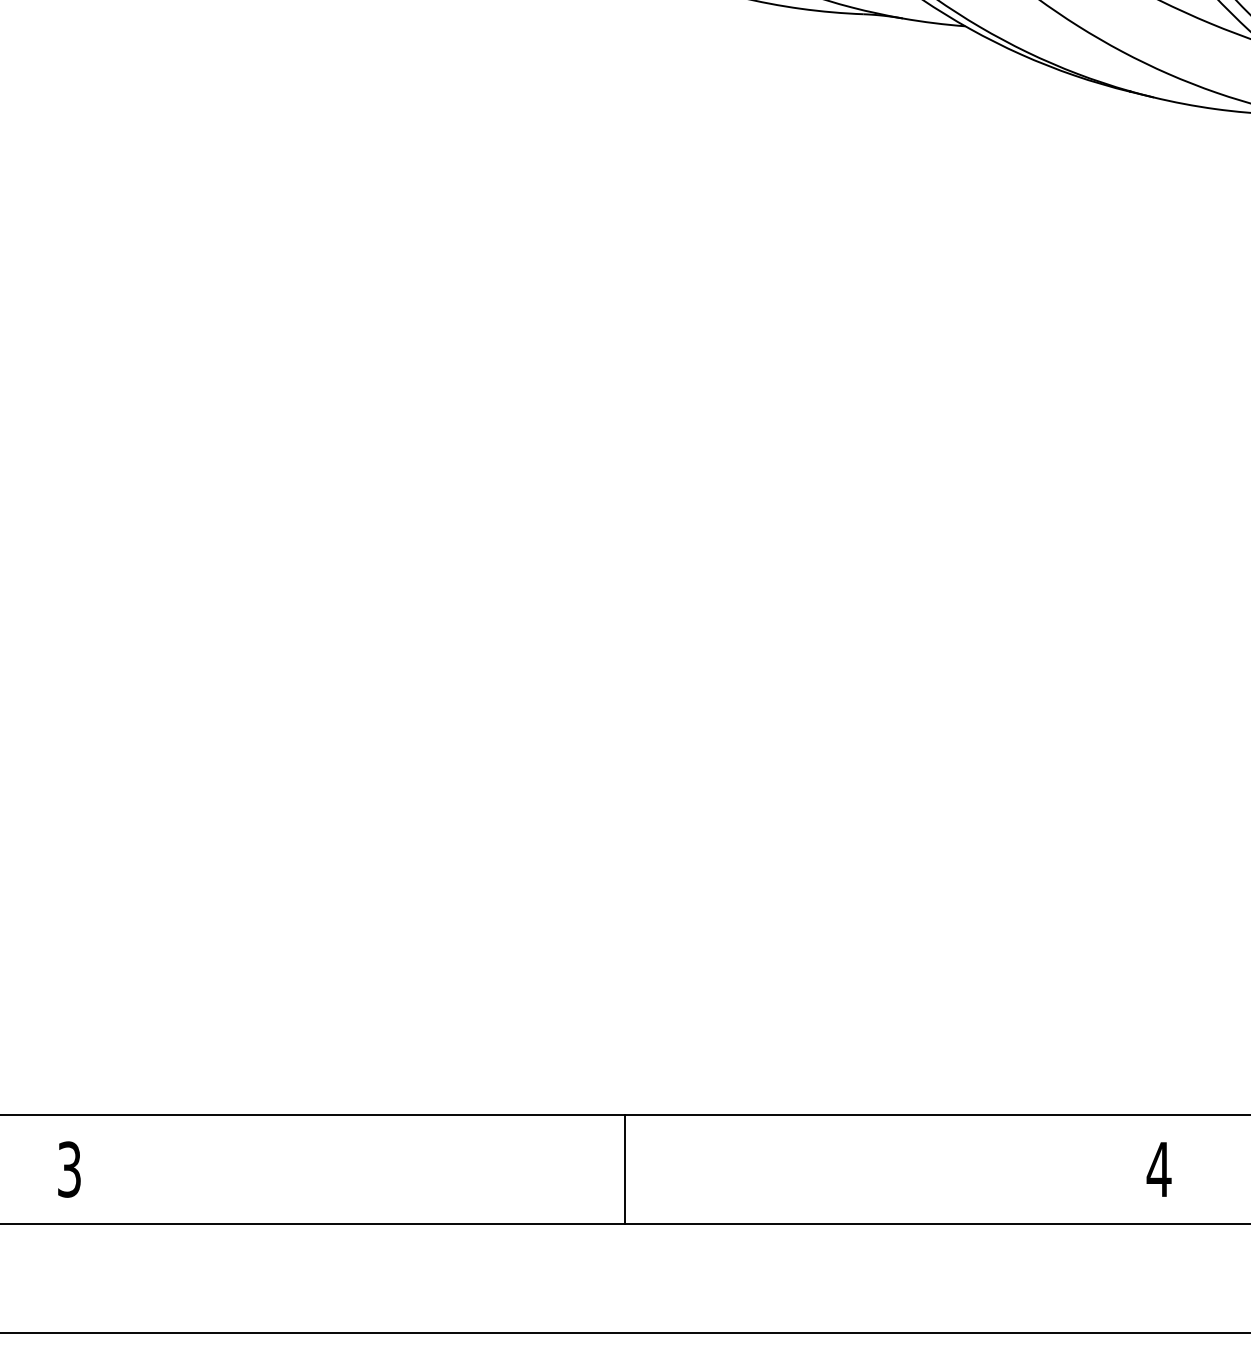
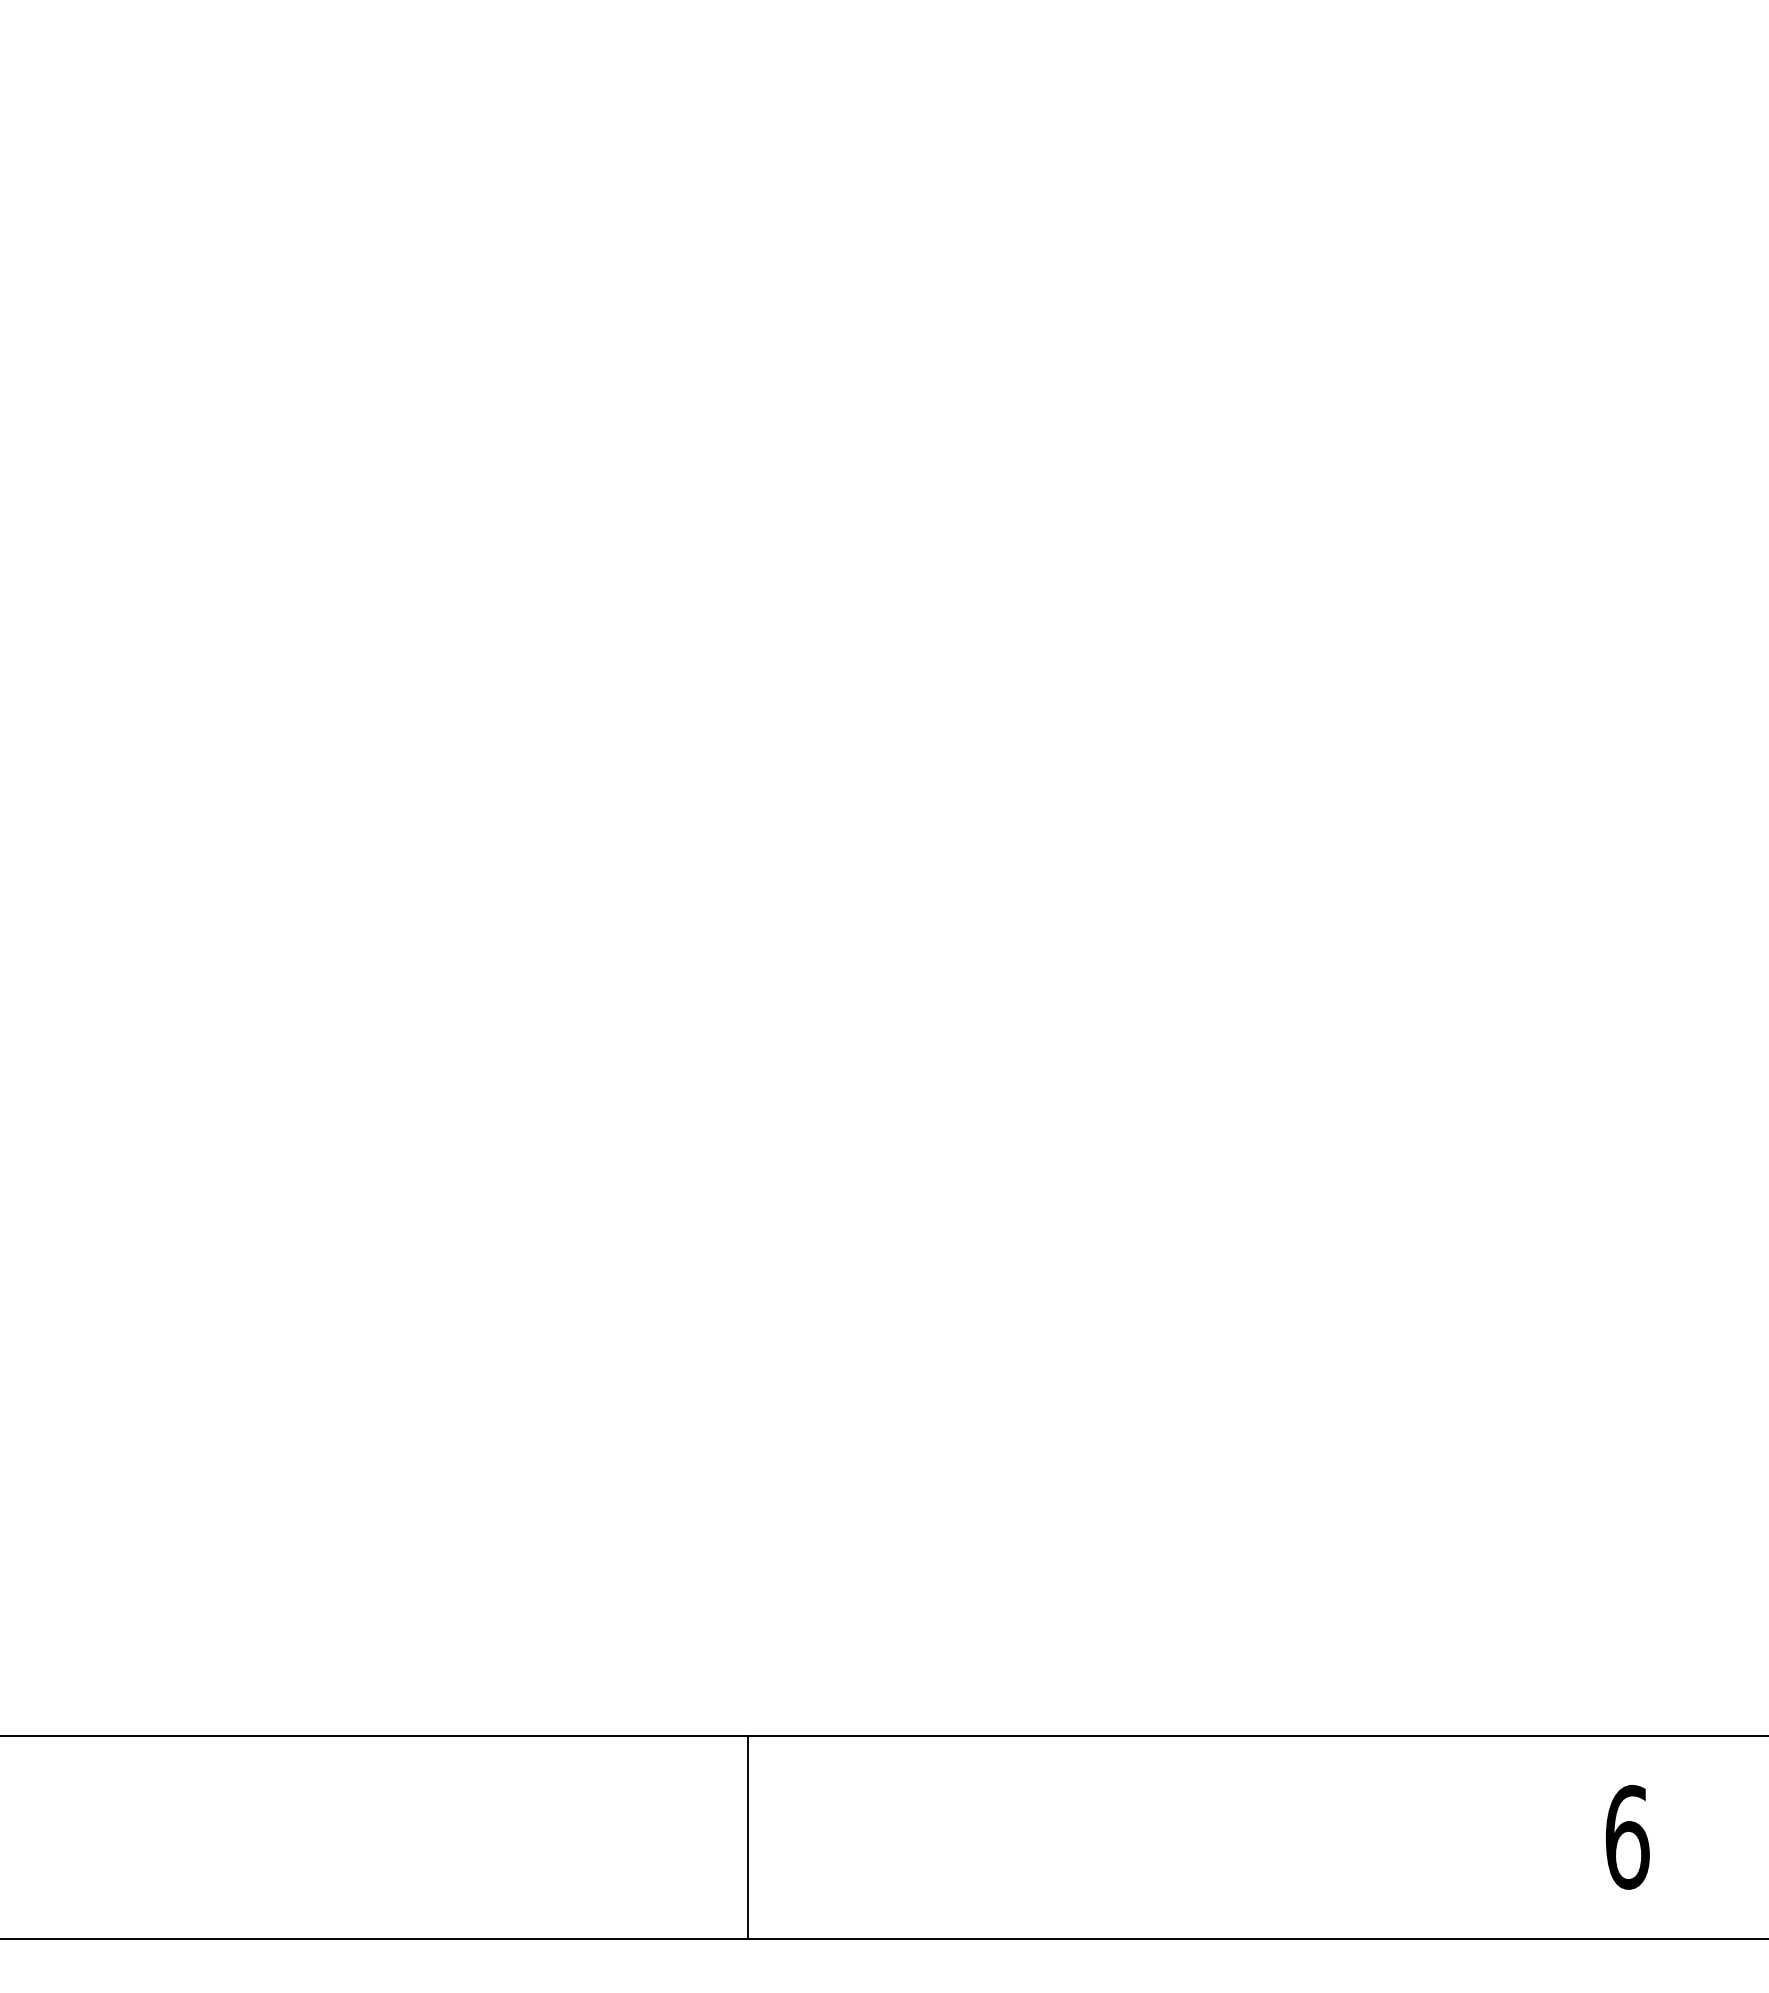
line: (625, 1169) -> (748, 1837), moved
text: (1158, 1169) -> (1626, 1837), 4 -> 6

